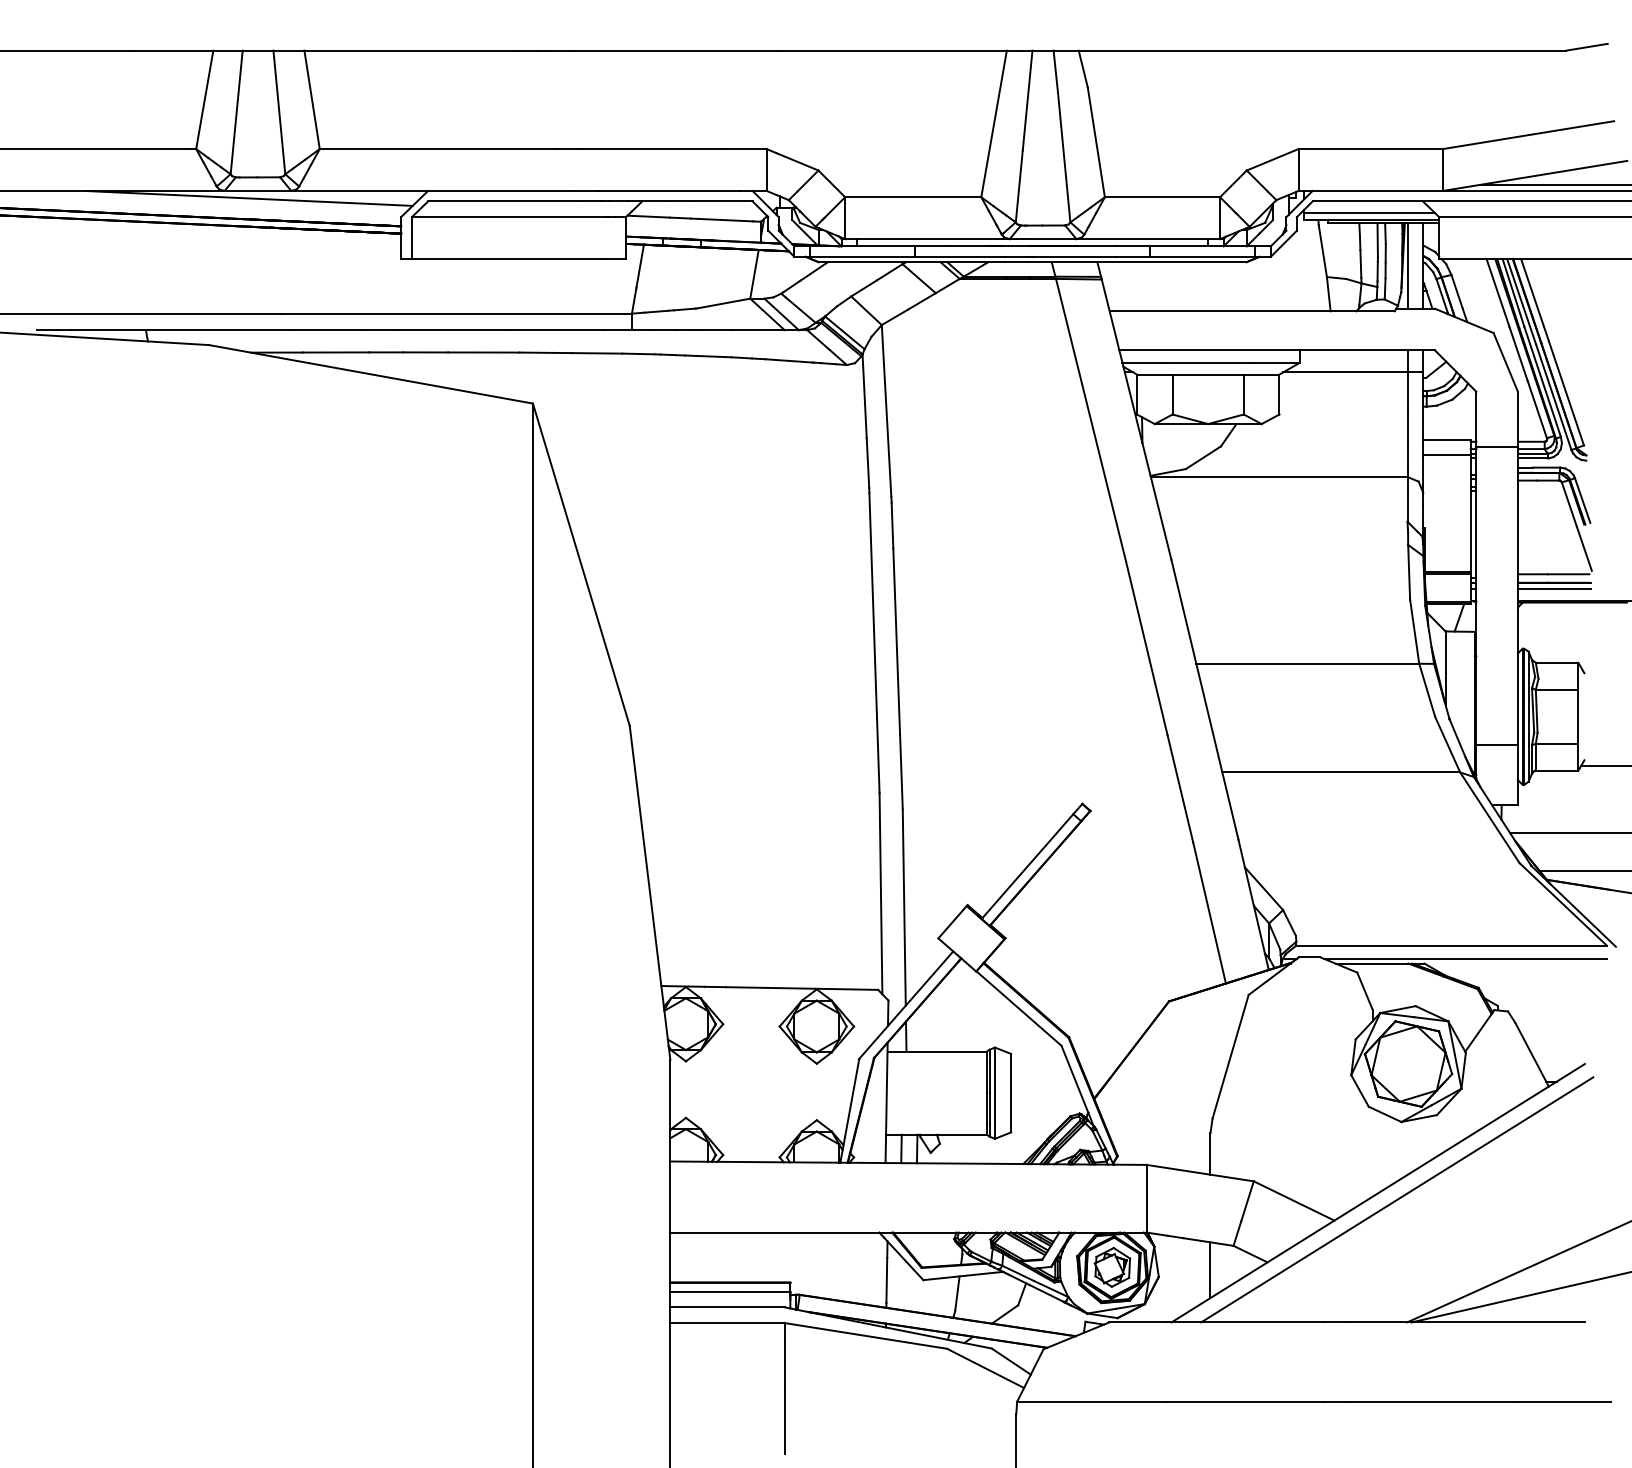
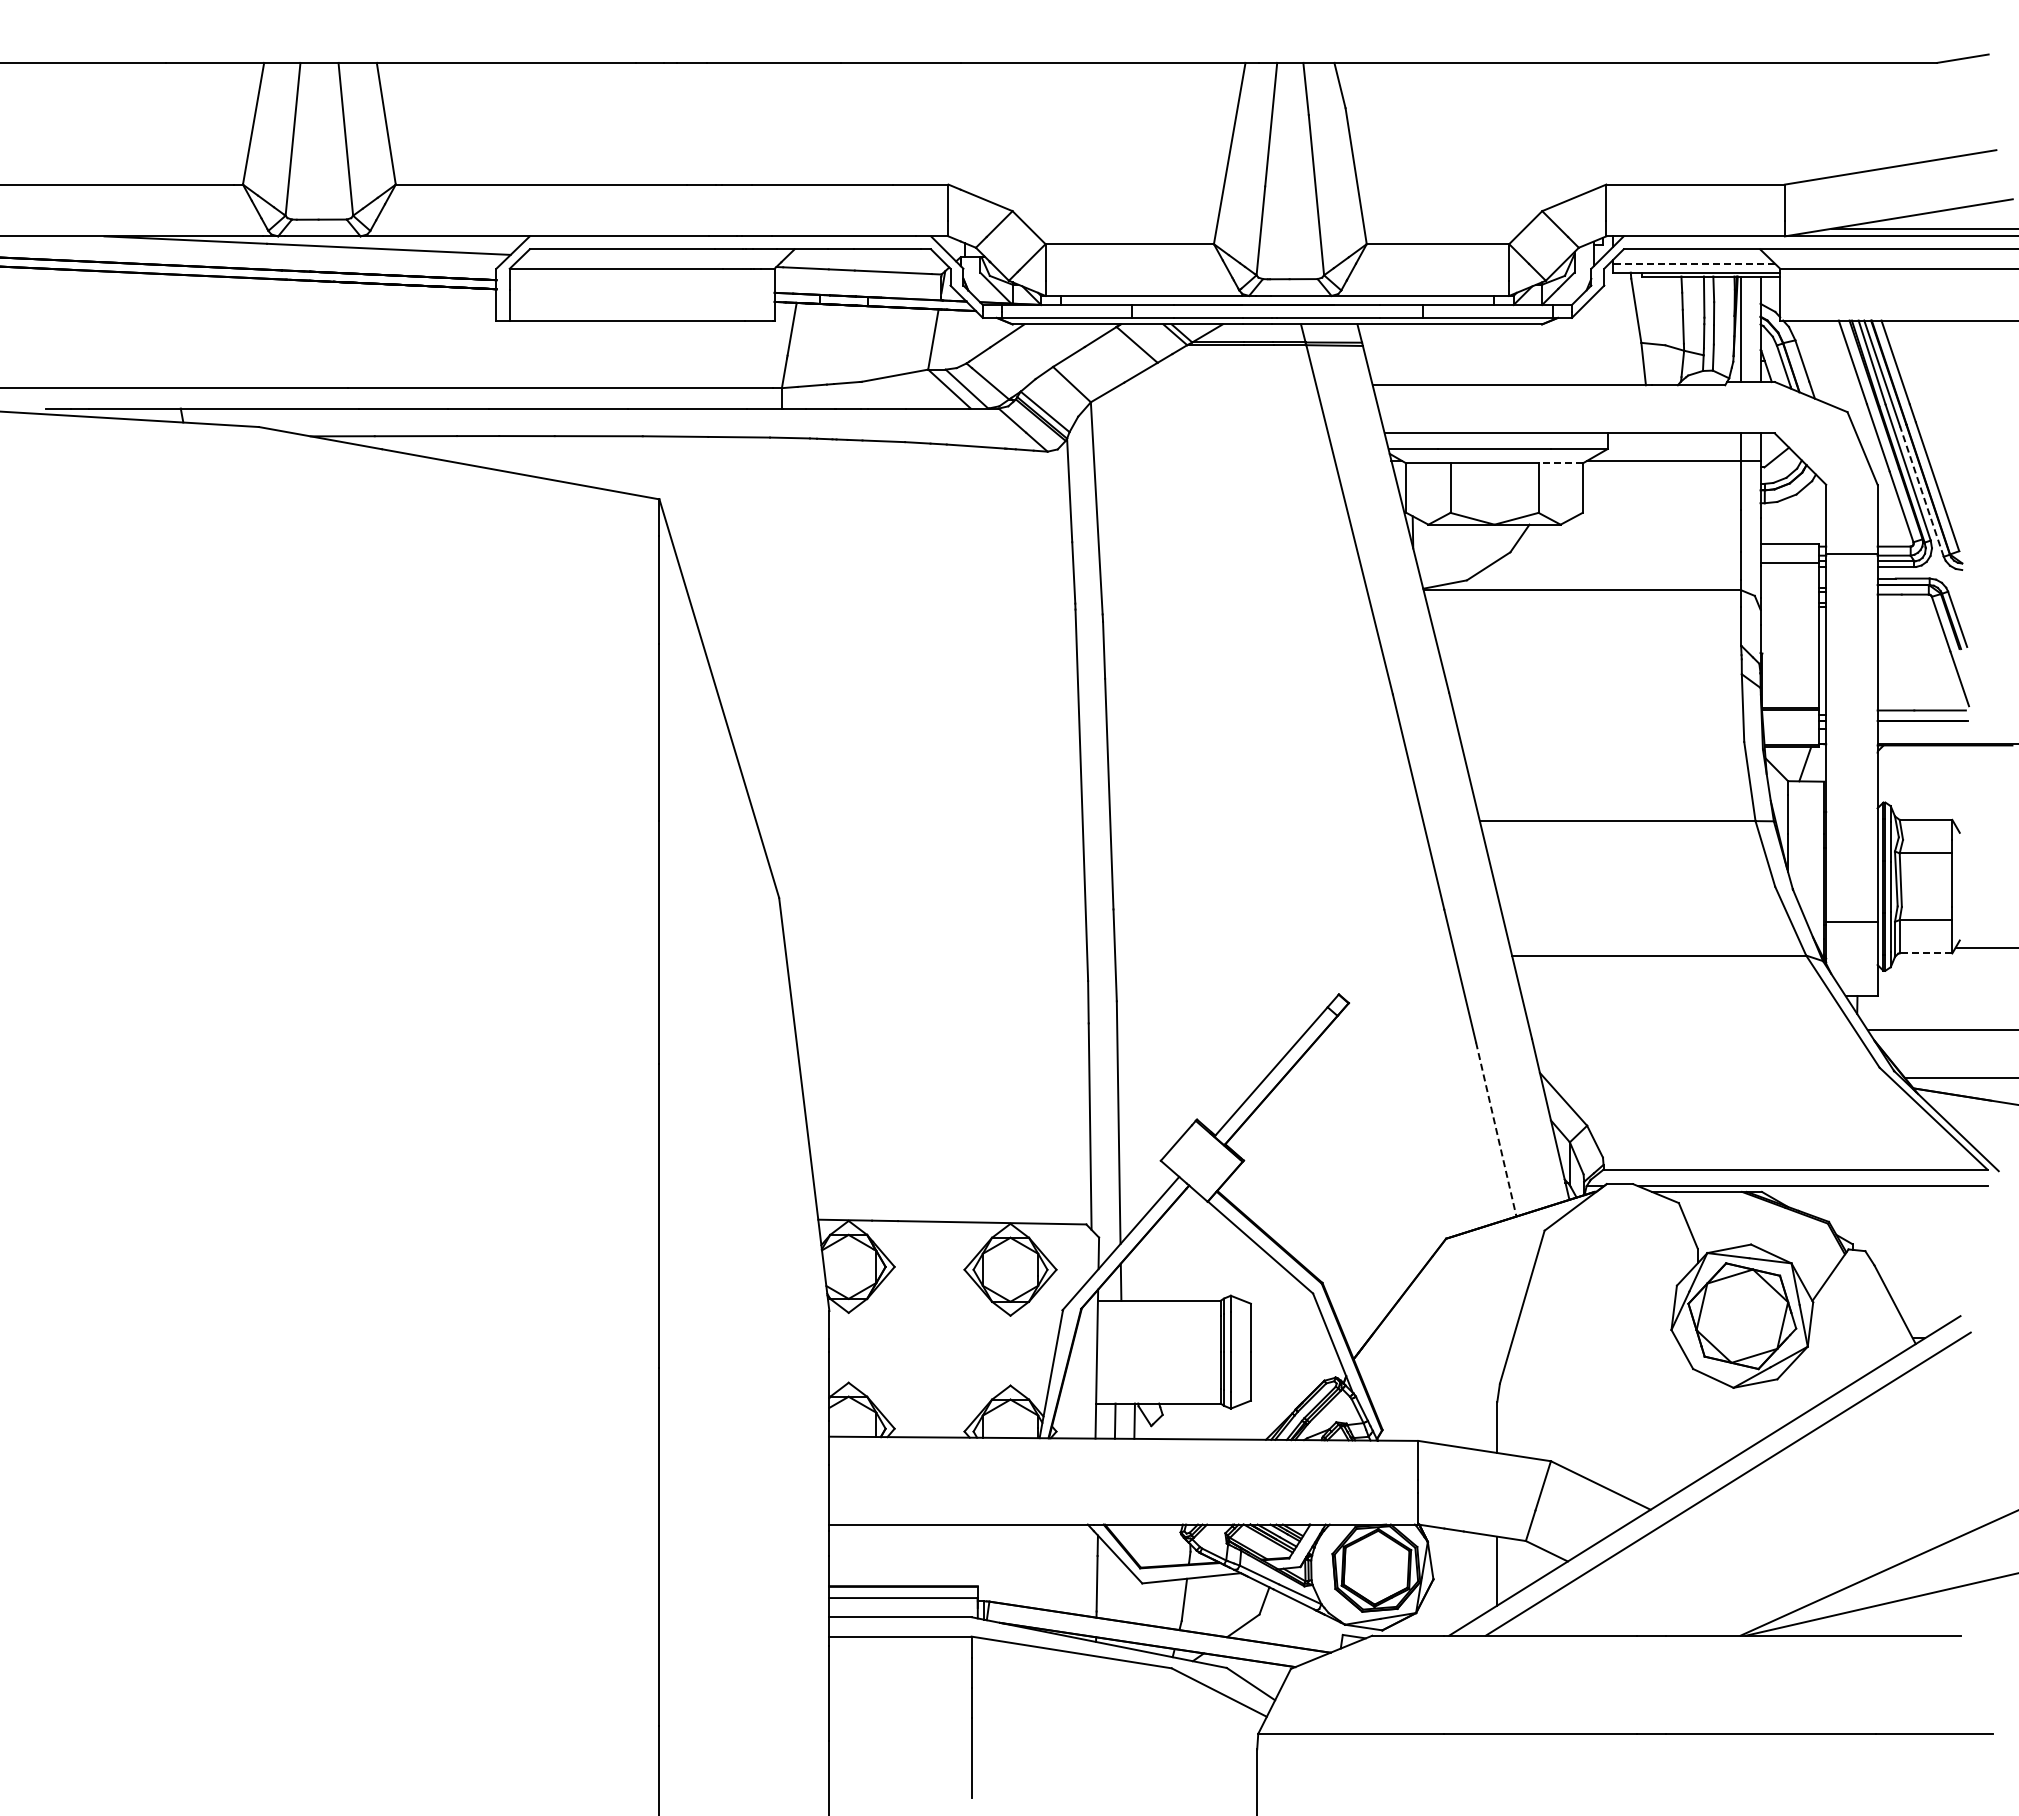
line: (1369, 212) -> (1694, 263), solid -> dashed
line: (1261, 374) -> (1560, 463), solid -> dashed
line: (1553, 397) -> (1921, 491), solid -> dashed
line: (1554, 589) -> (1922, 729), removed
line: (1556, 770) -> (1925, 953), solid -> dashed
line: (1209, 913) -> (1496, 1129), solid -> dashed
part: (1111, 1267) -> (1375, 1567), removed

